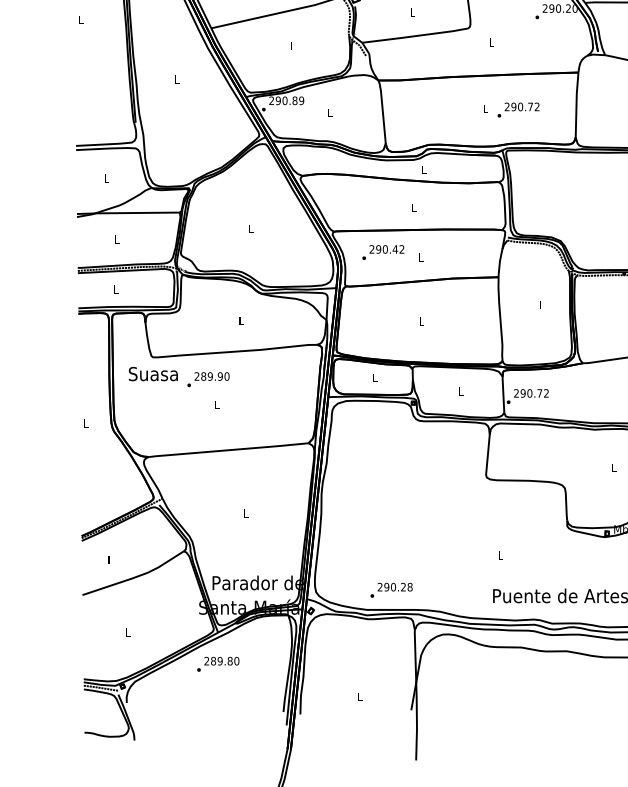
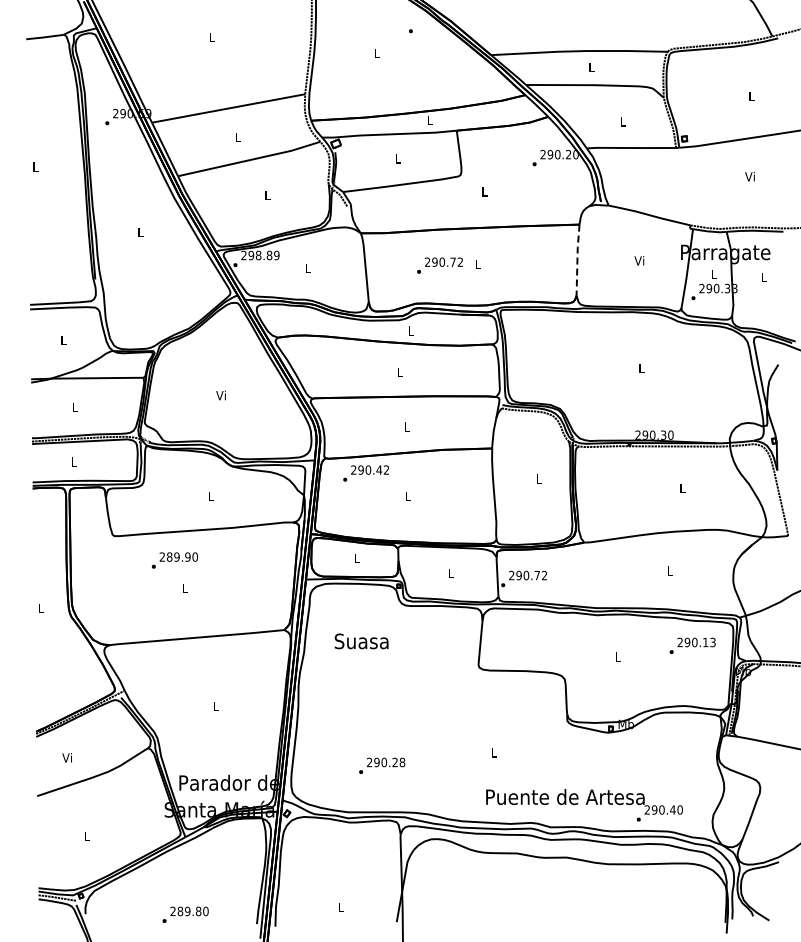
text: (284, 100) -> (258, 255), 290.89 -> 298.89
line: (576, 104) -> (577, 259), solid -> dashed
text: (518, 109) -> (439, 265), moved
text: (250, 228) -> (220, 395), L -> Vi
text: (382, 252) -> (365, 473), moved
text: (153, 374) -> (361, 641), moved
text: (109, 559) -> (66, 757), L -> Vi
text: (391, 589) -> (382, 765), moved
text: (218, 664) -> (185, 914), moved

